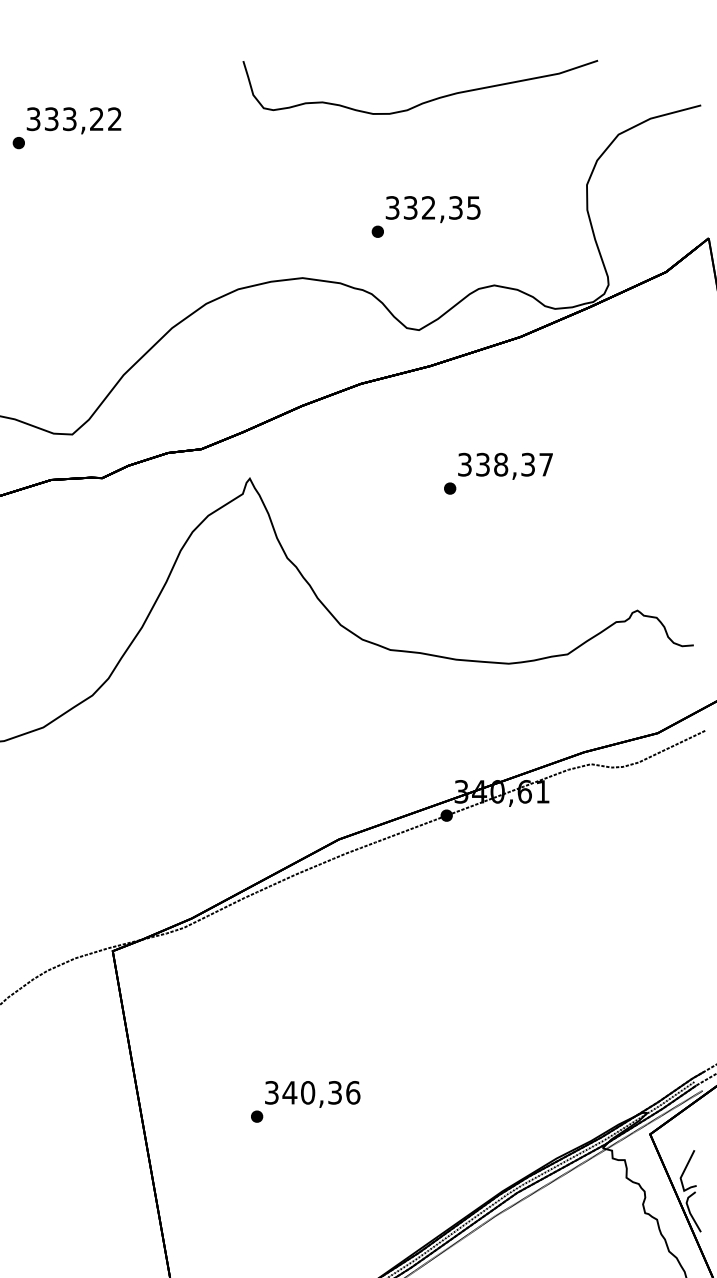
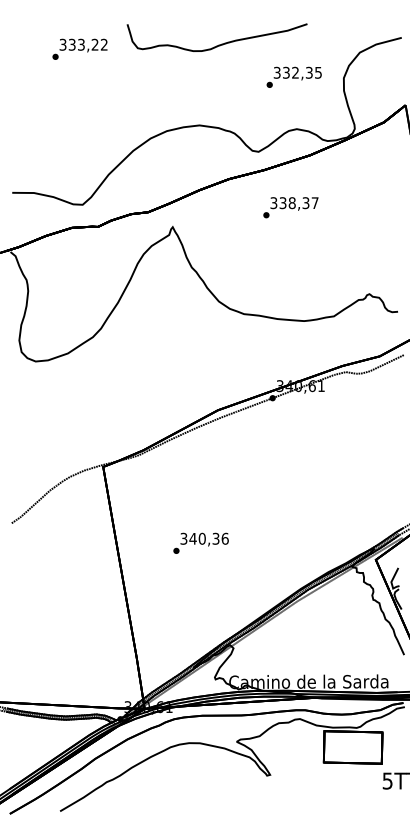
part: (422, 100) -> (218, 44), moved
text: (424, 215) -> (293, 76), moved
text: (497, 473) -> (290, 207), moved

